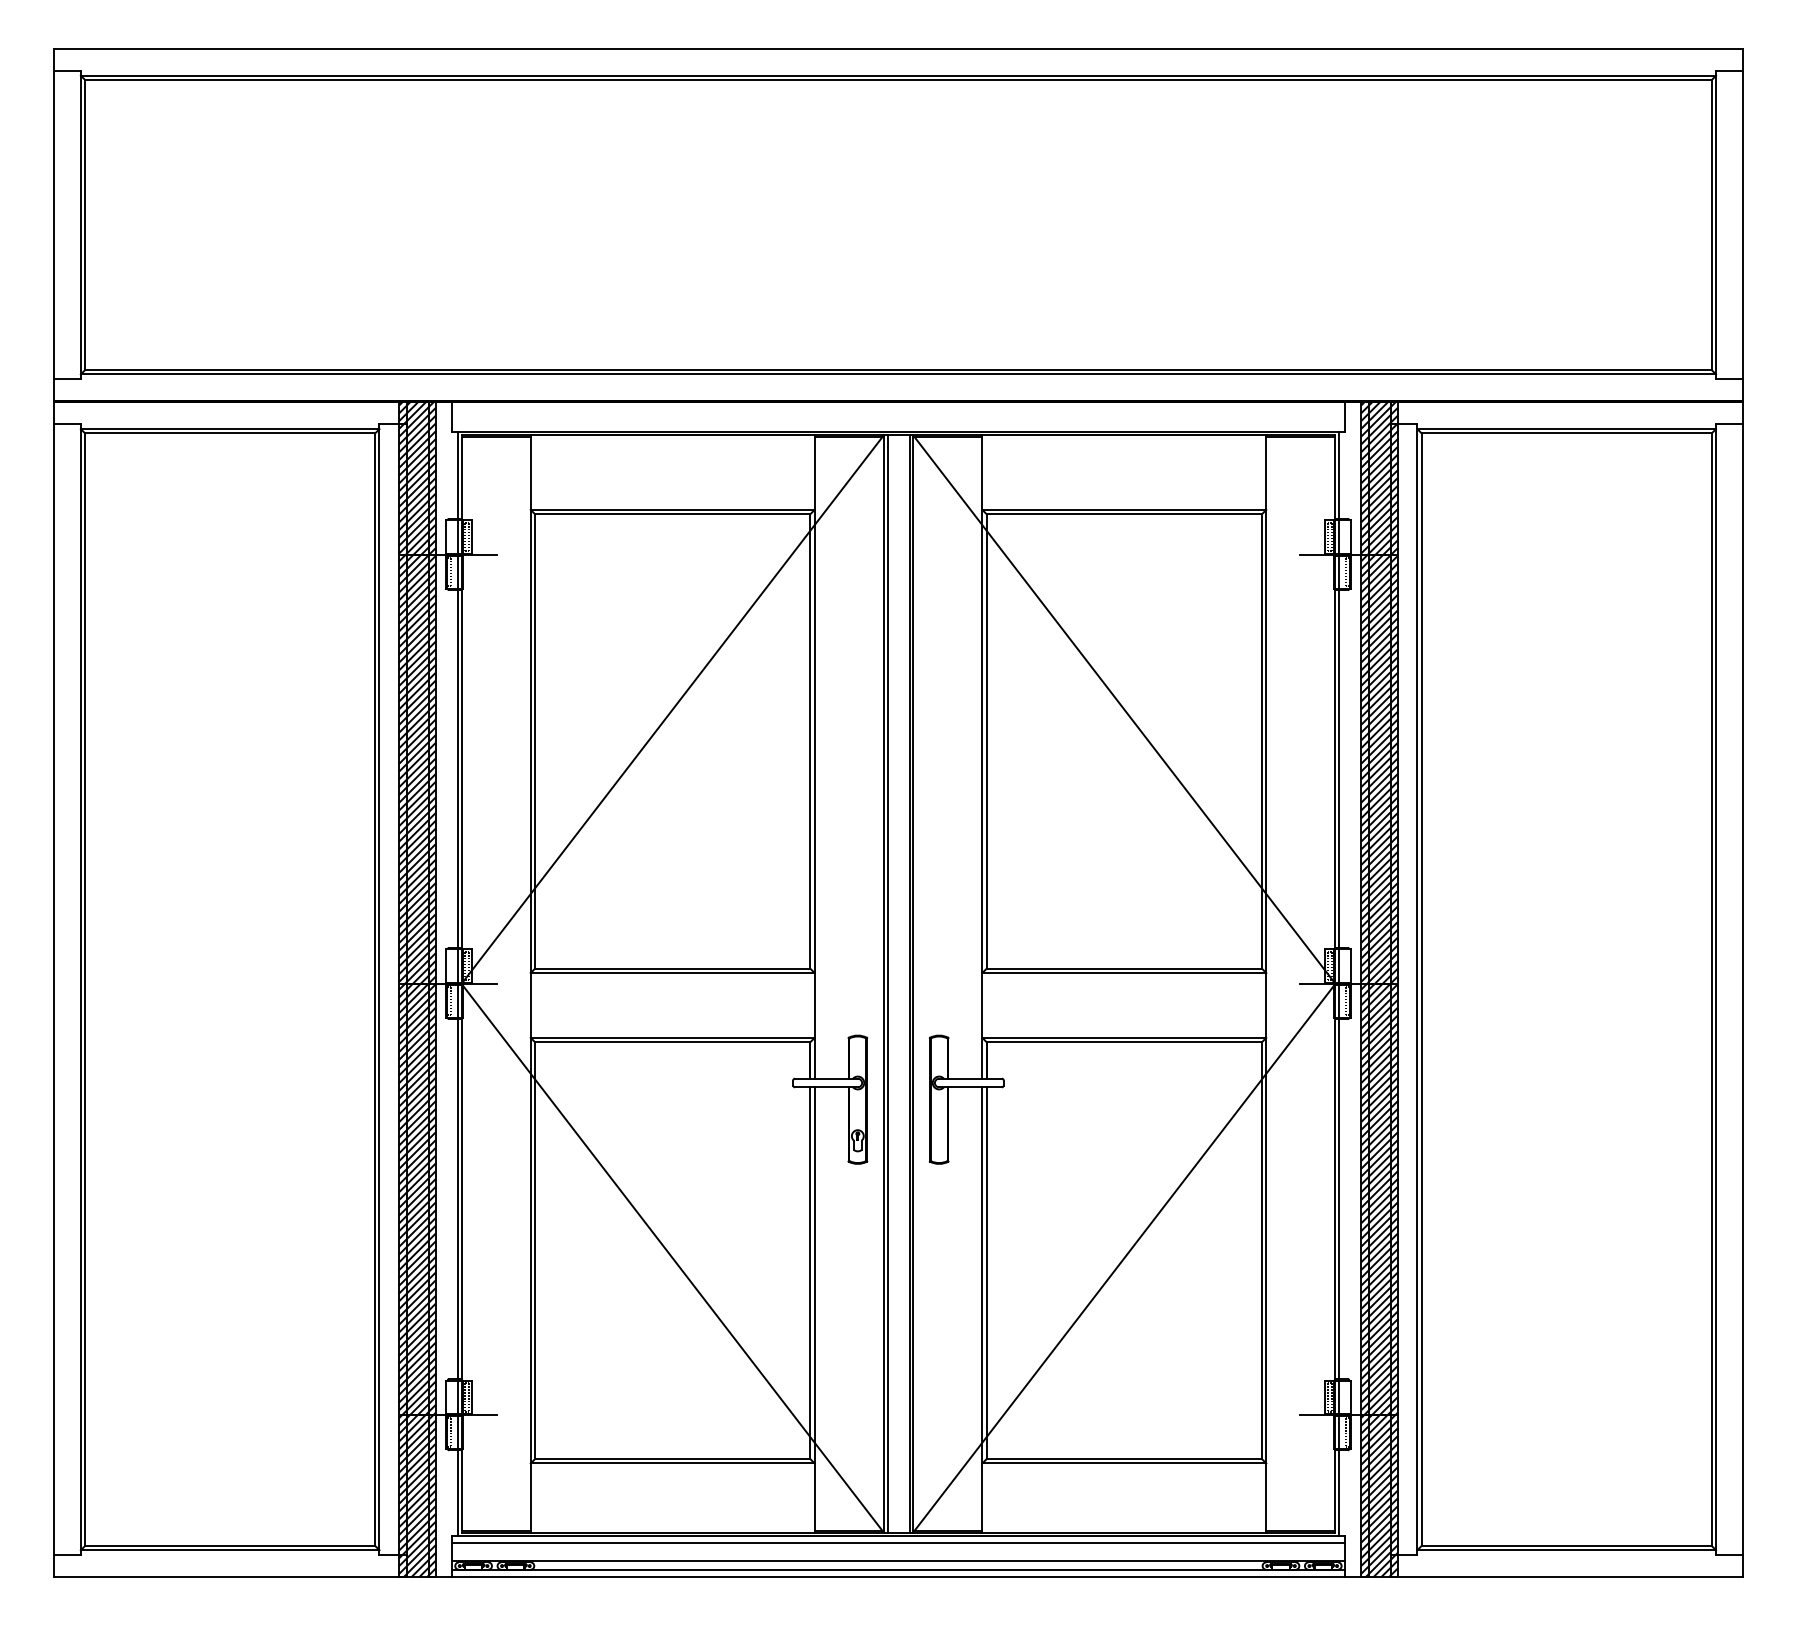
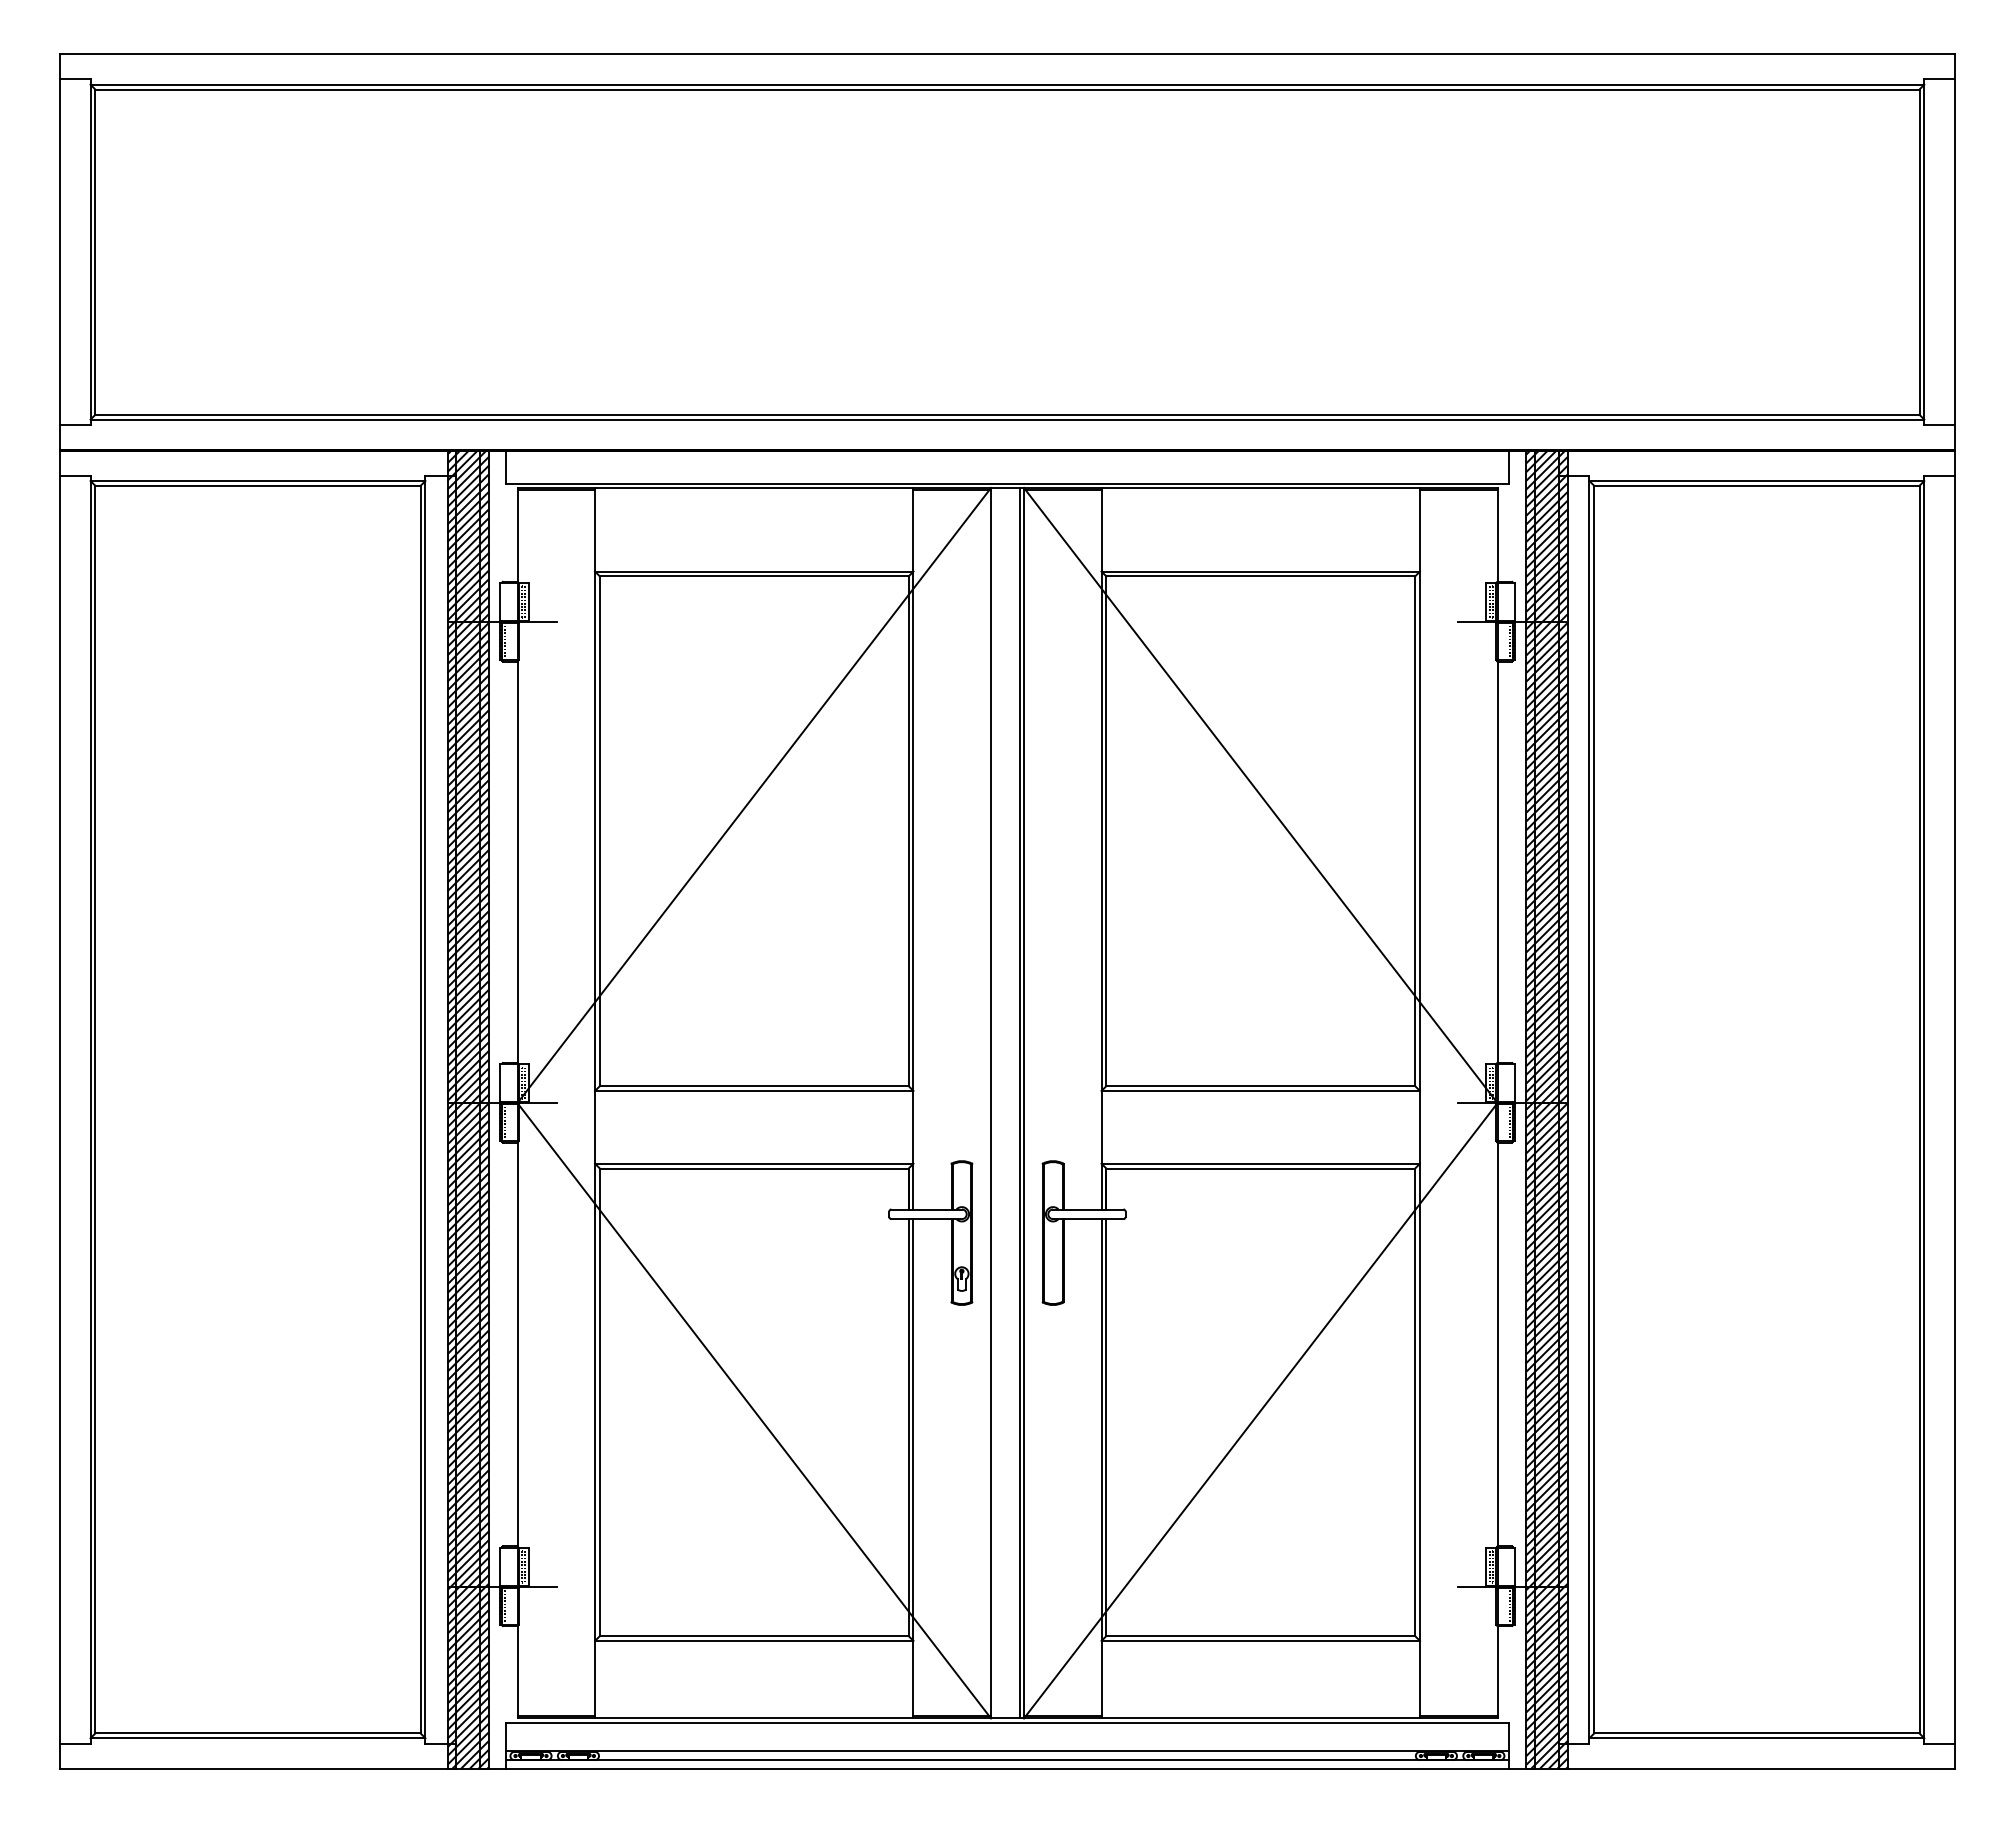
line: (458, 983) -> (513, 1102), removed
line: (887, 983) -> (995, 1102), removed
line: (1338, 983) -> (1501, 1102), removed
line: (898, 1542) -> (1007, 1729), removed

